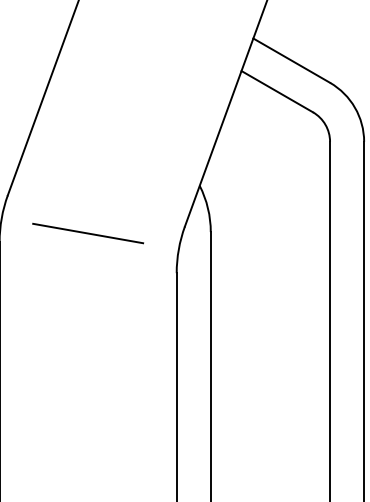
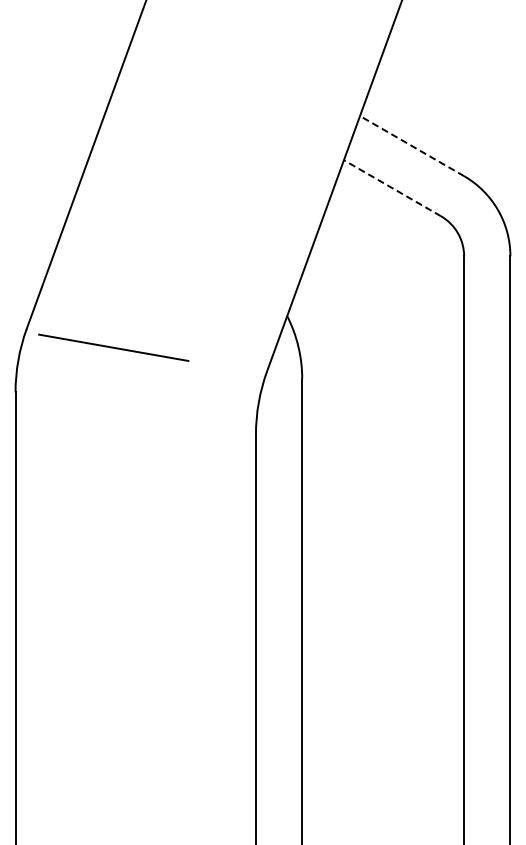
line: (291, 60) -> (411, 145), solid -> dashed
line: (277, 91) -> (392, 187), solid -> dashed
line: (87, 233) -> (113, 347), moved

